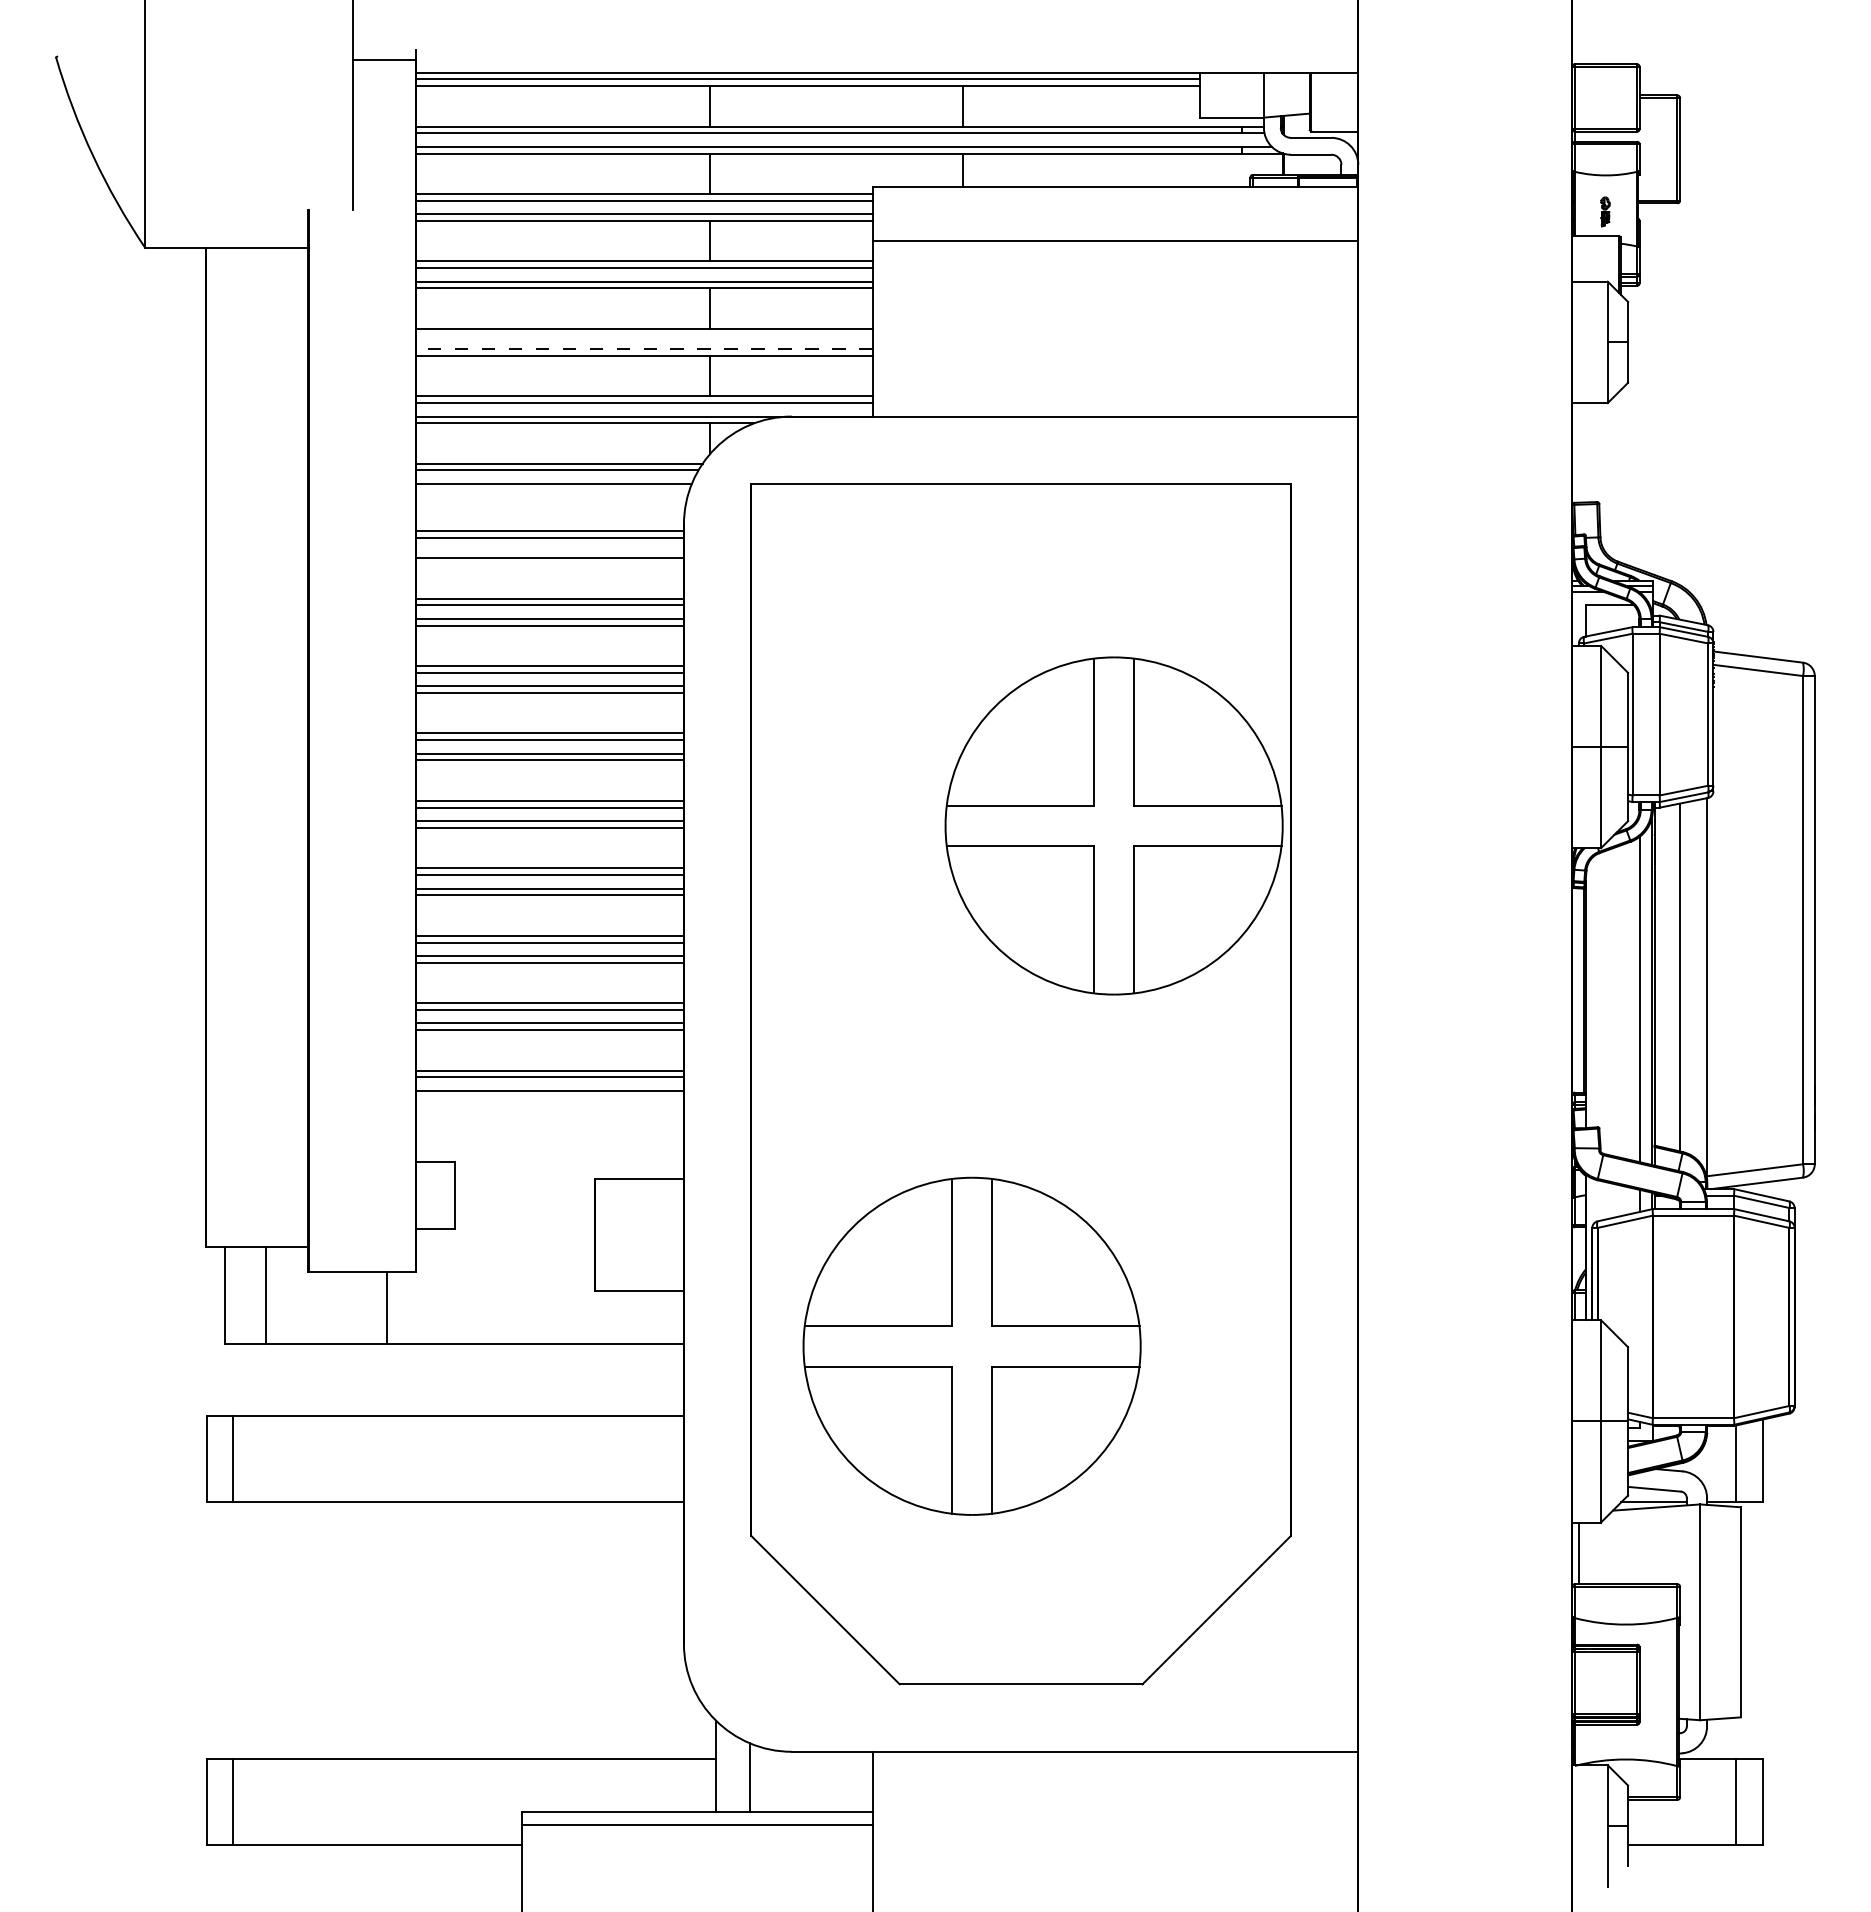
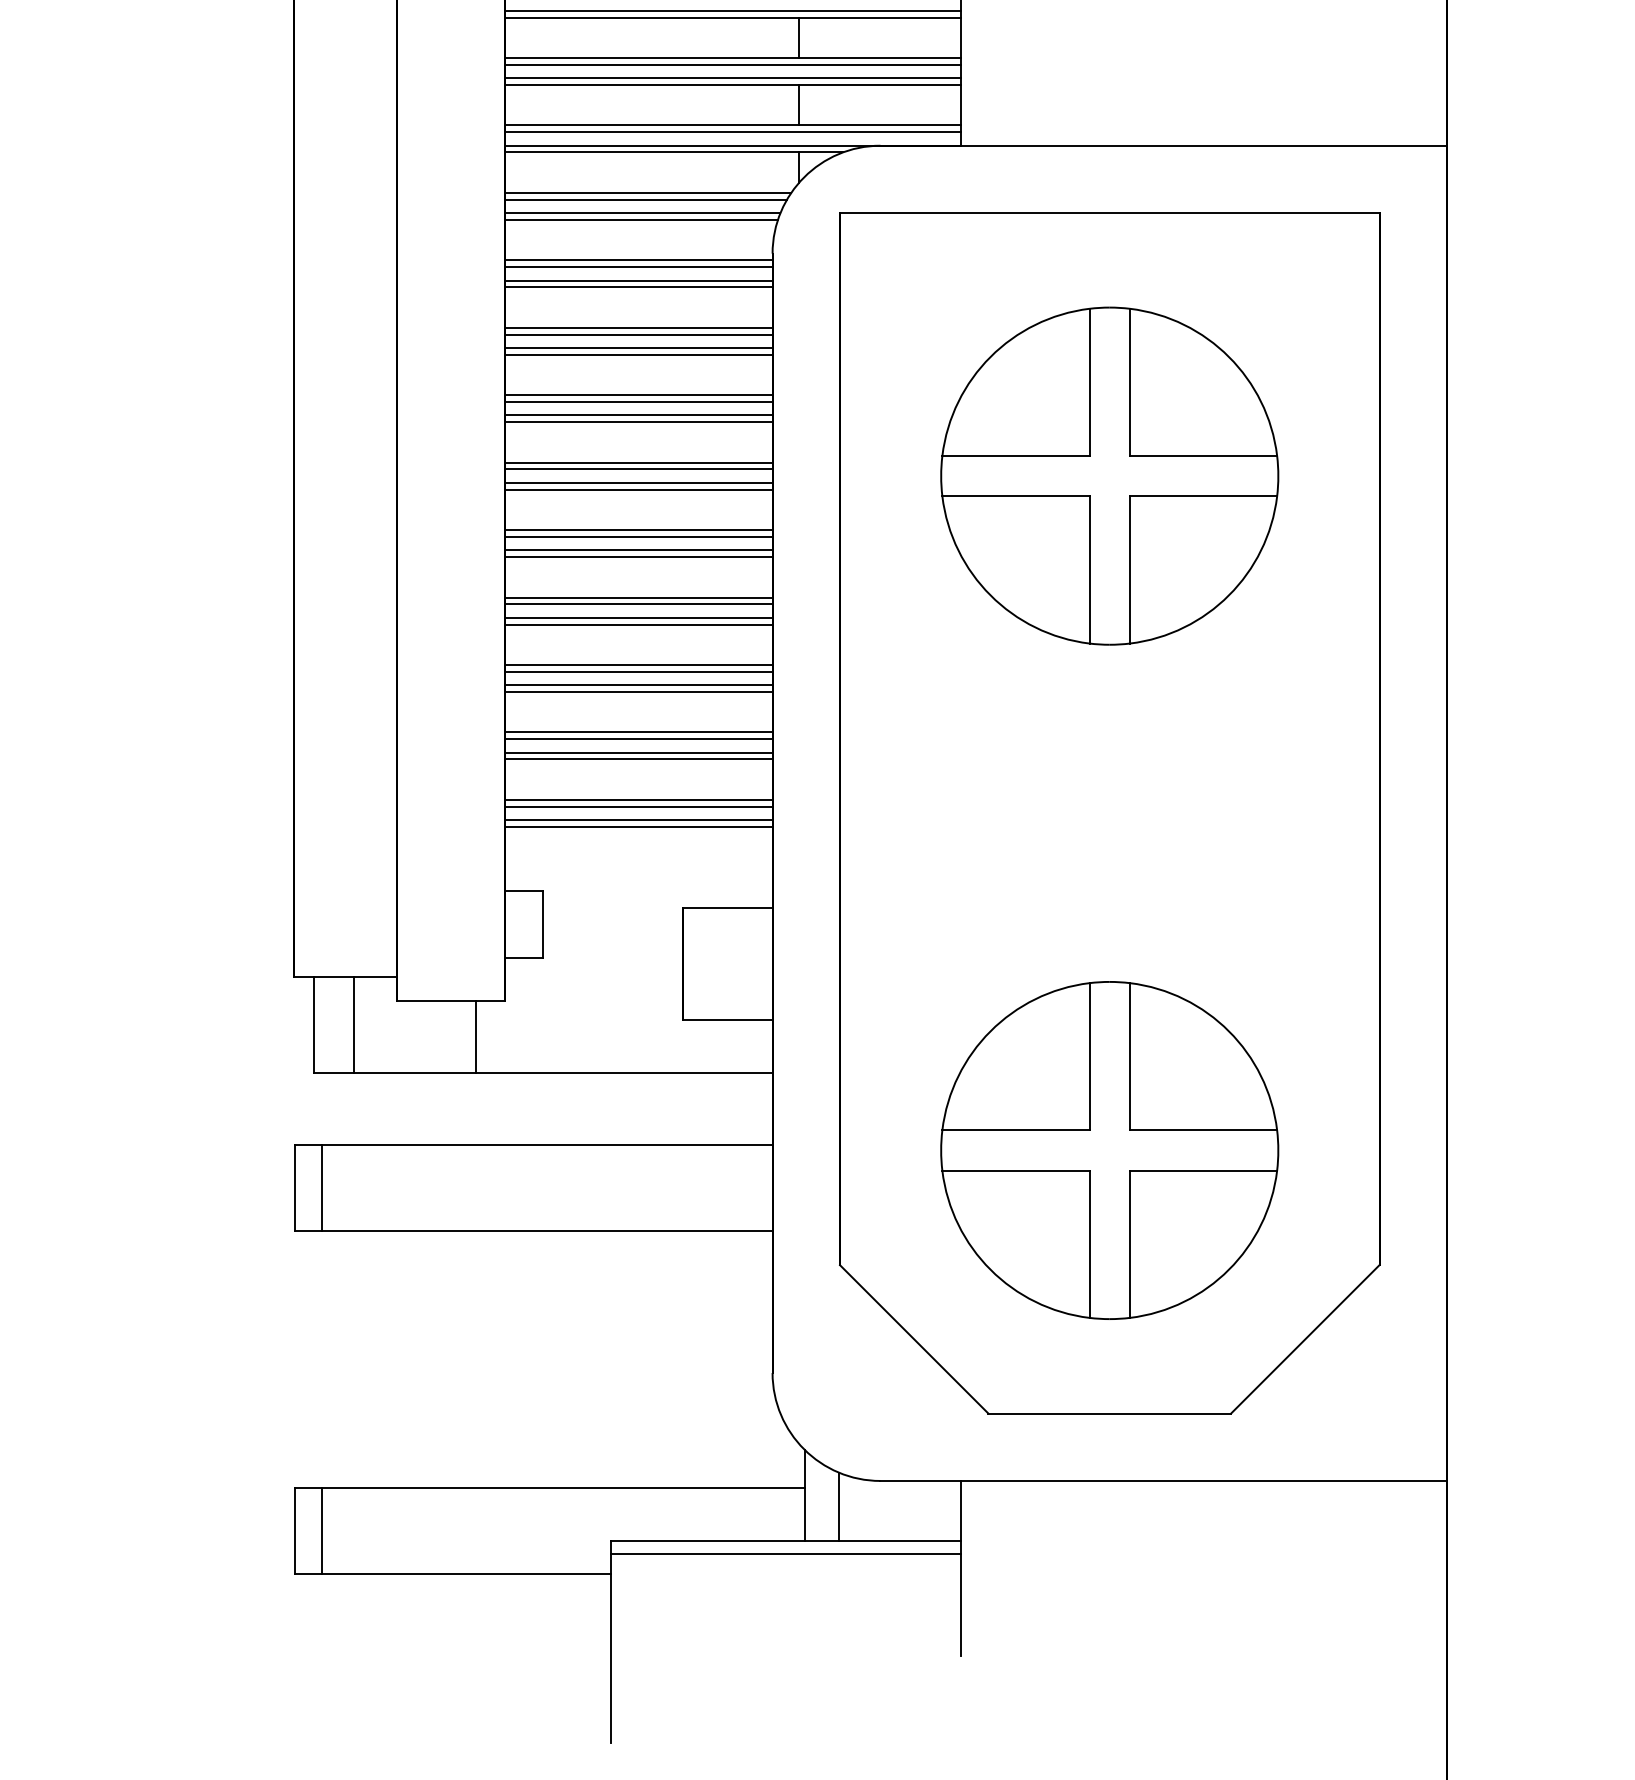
line: (644, 335) -> (733, 64), added
line: (644, 349) -> (733, 78), dashed -> solid
line: (552, 490) -> (641, 219), added
line: (549, 551) -> (638, 280), added
part: (1113, 825) -> (1109, 475), moved
line: (549, 1097) -> (638, 826), added
part: (971, 1345) -> (1109, 1149), moved

